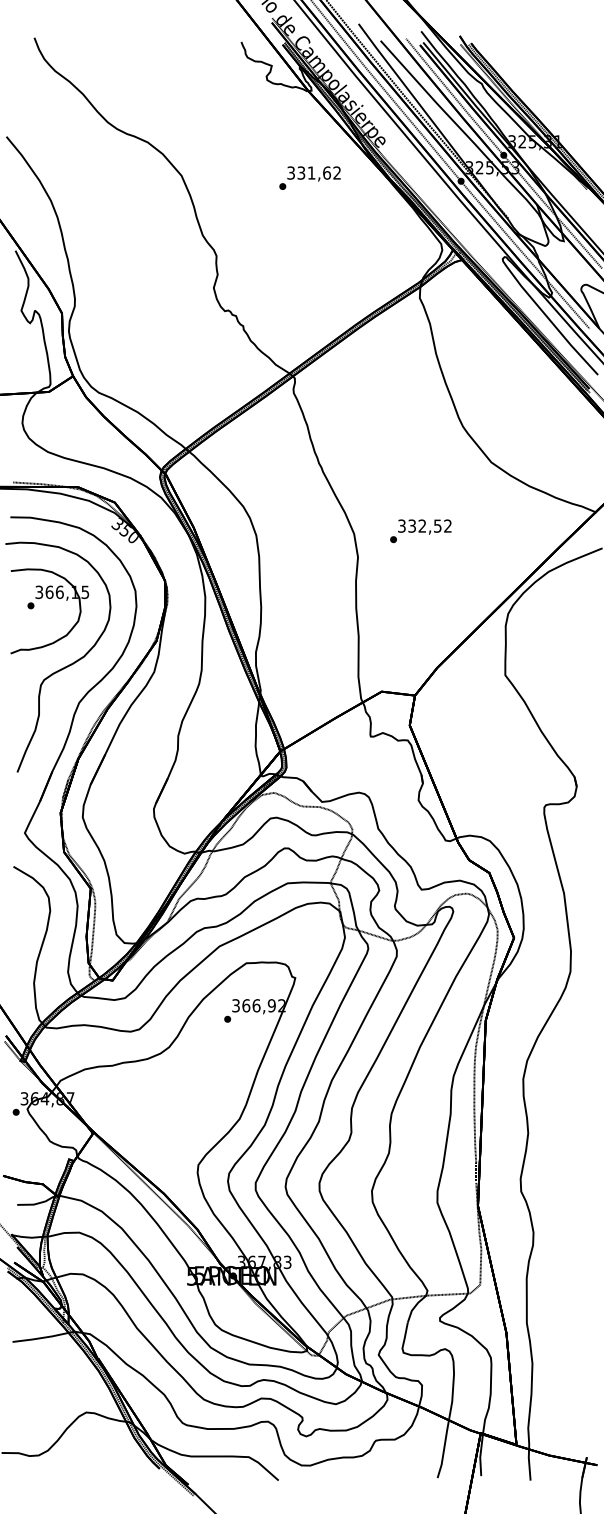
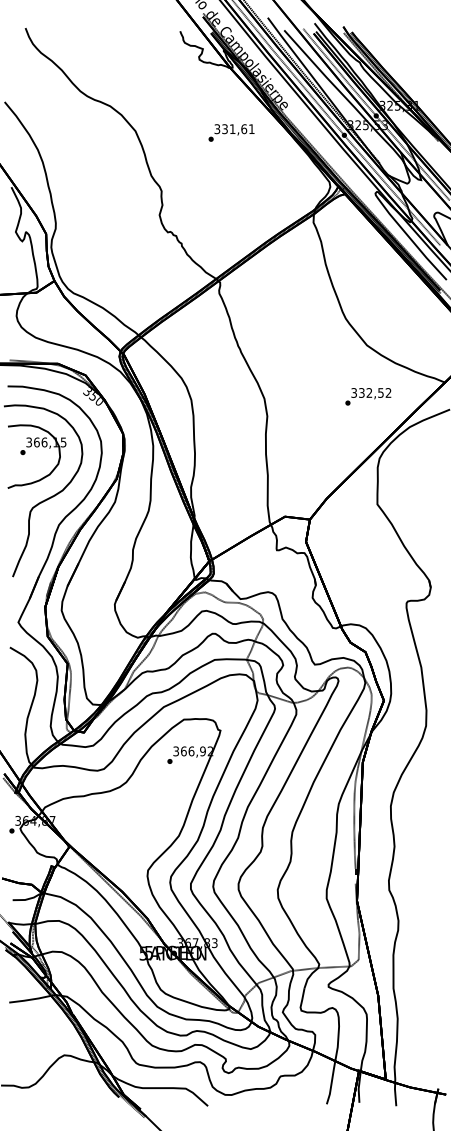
text: (336, 172) -> (251, 128), 331,62 -> 331,61
text: (421, 530) -> (368, 396), moved

